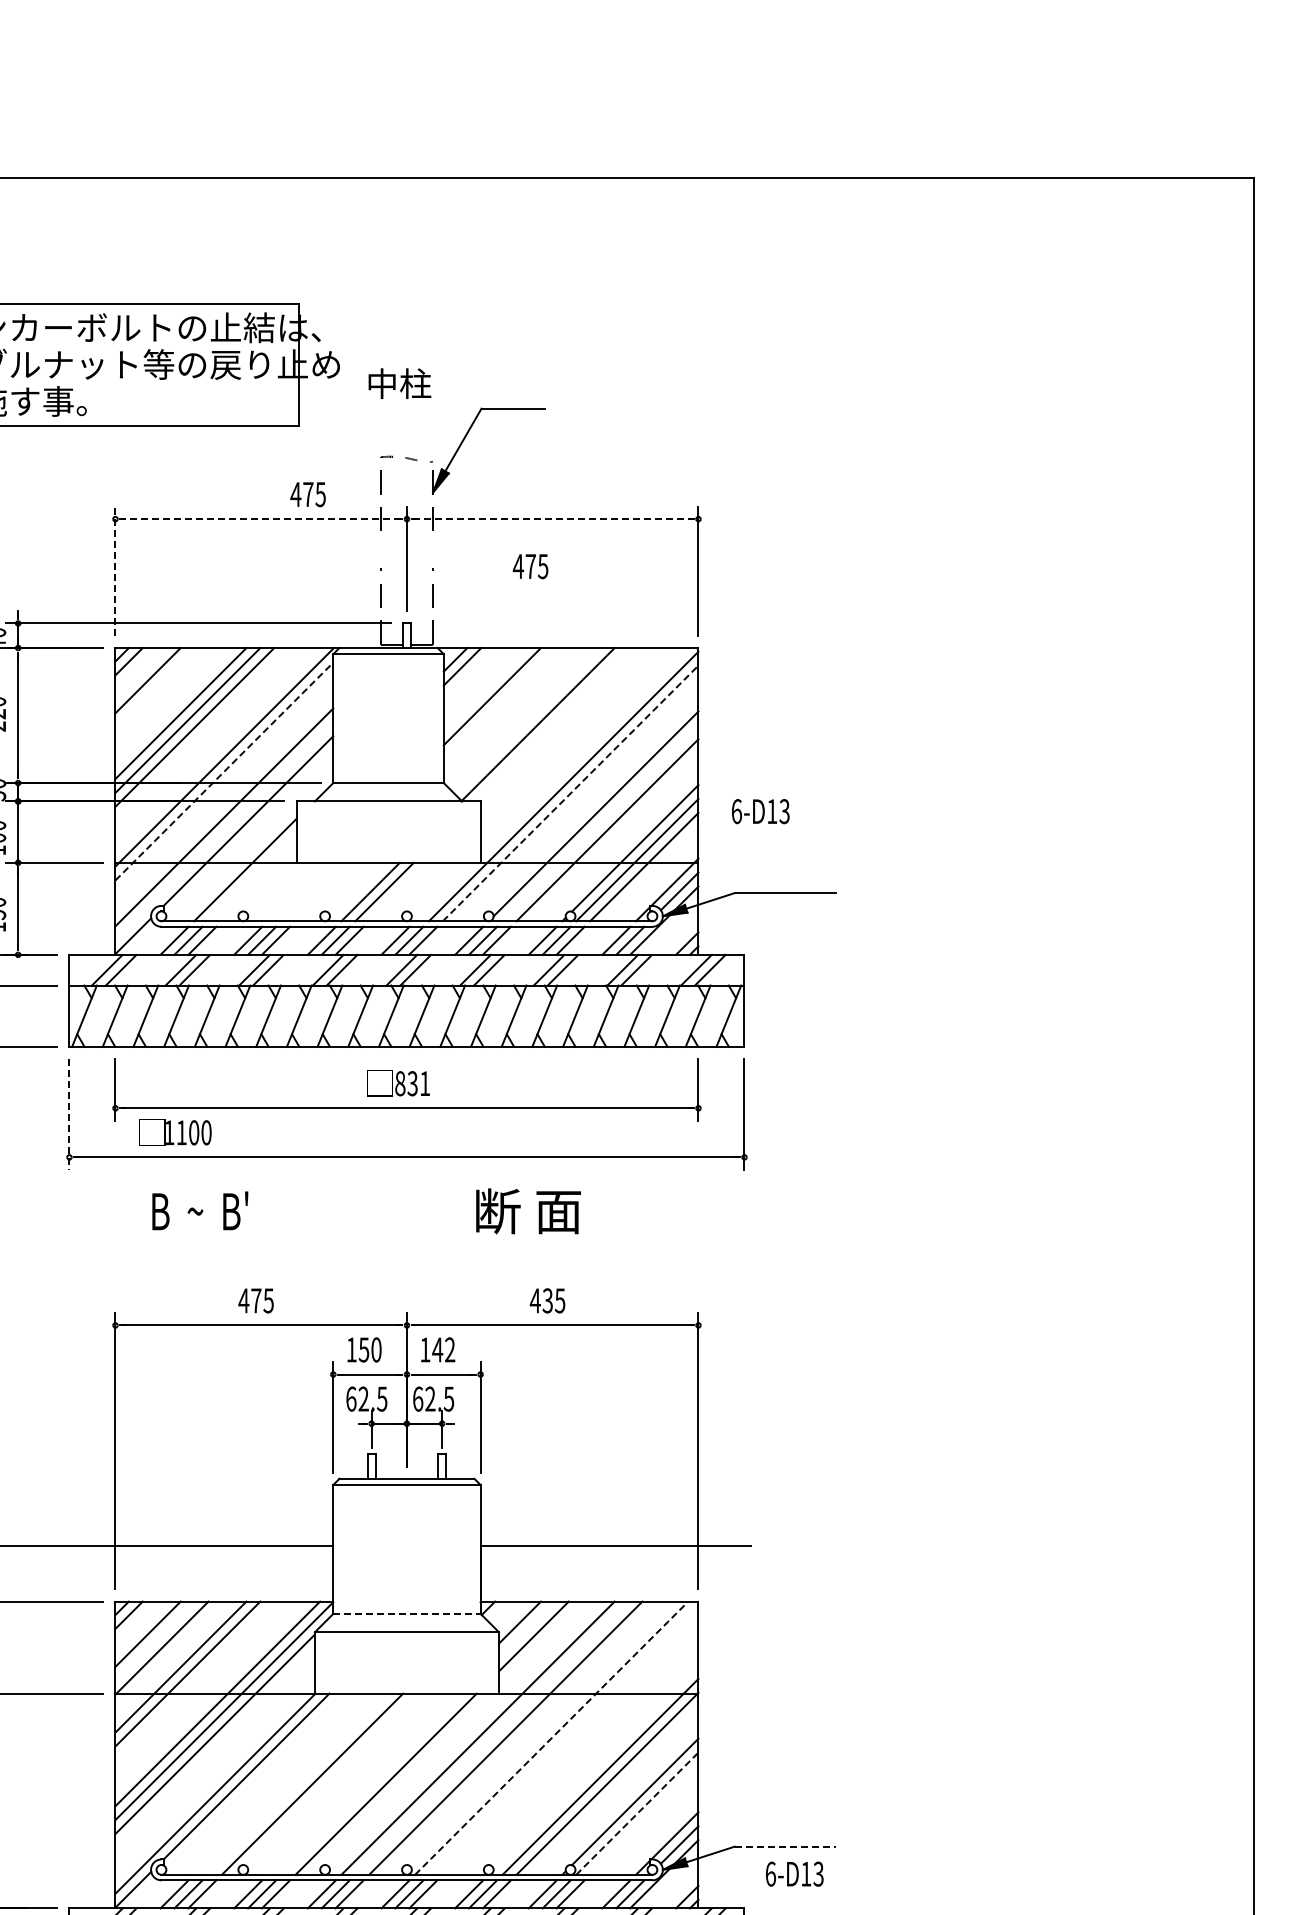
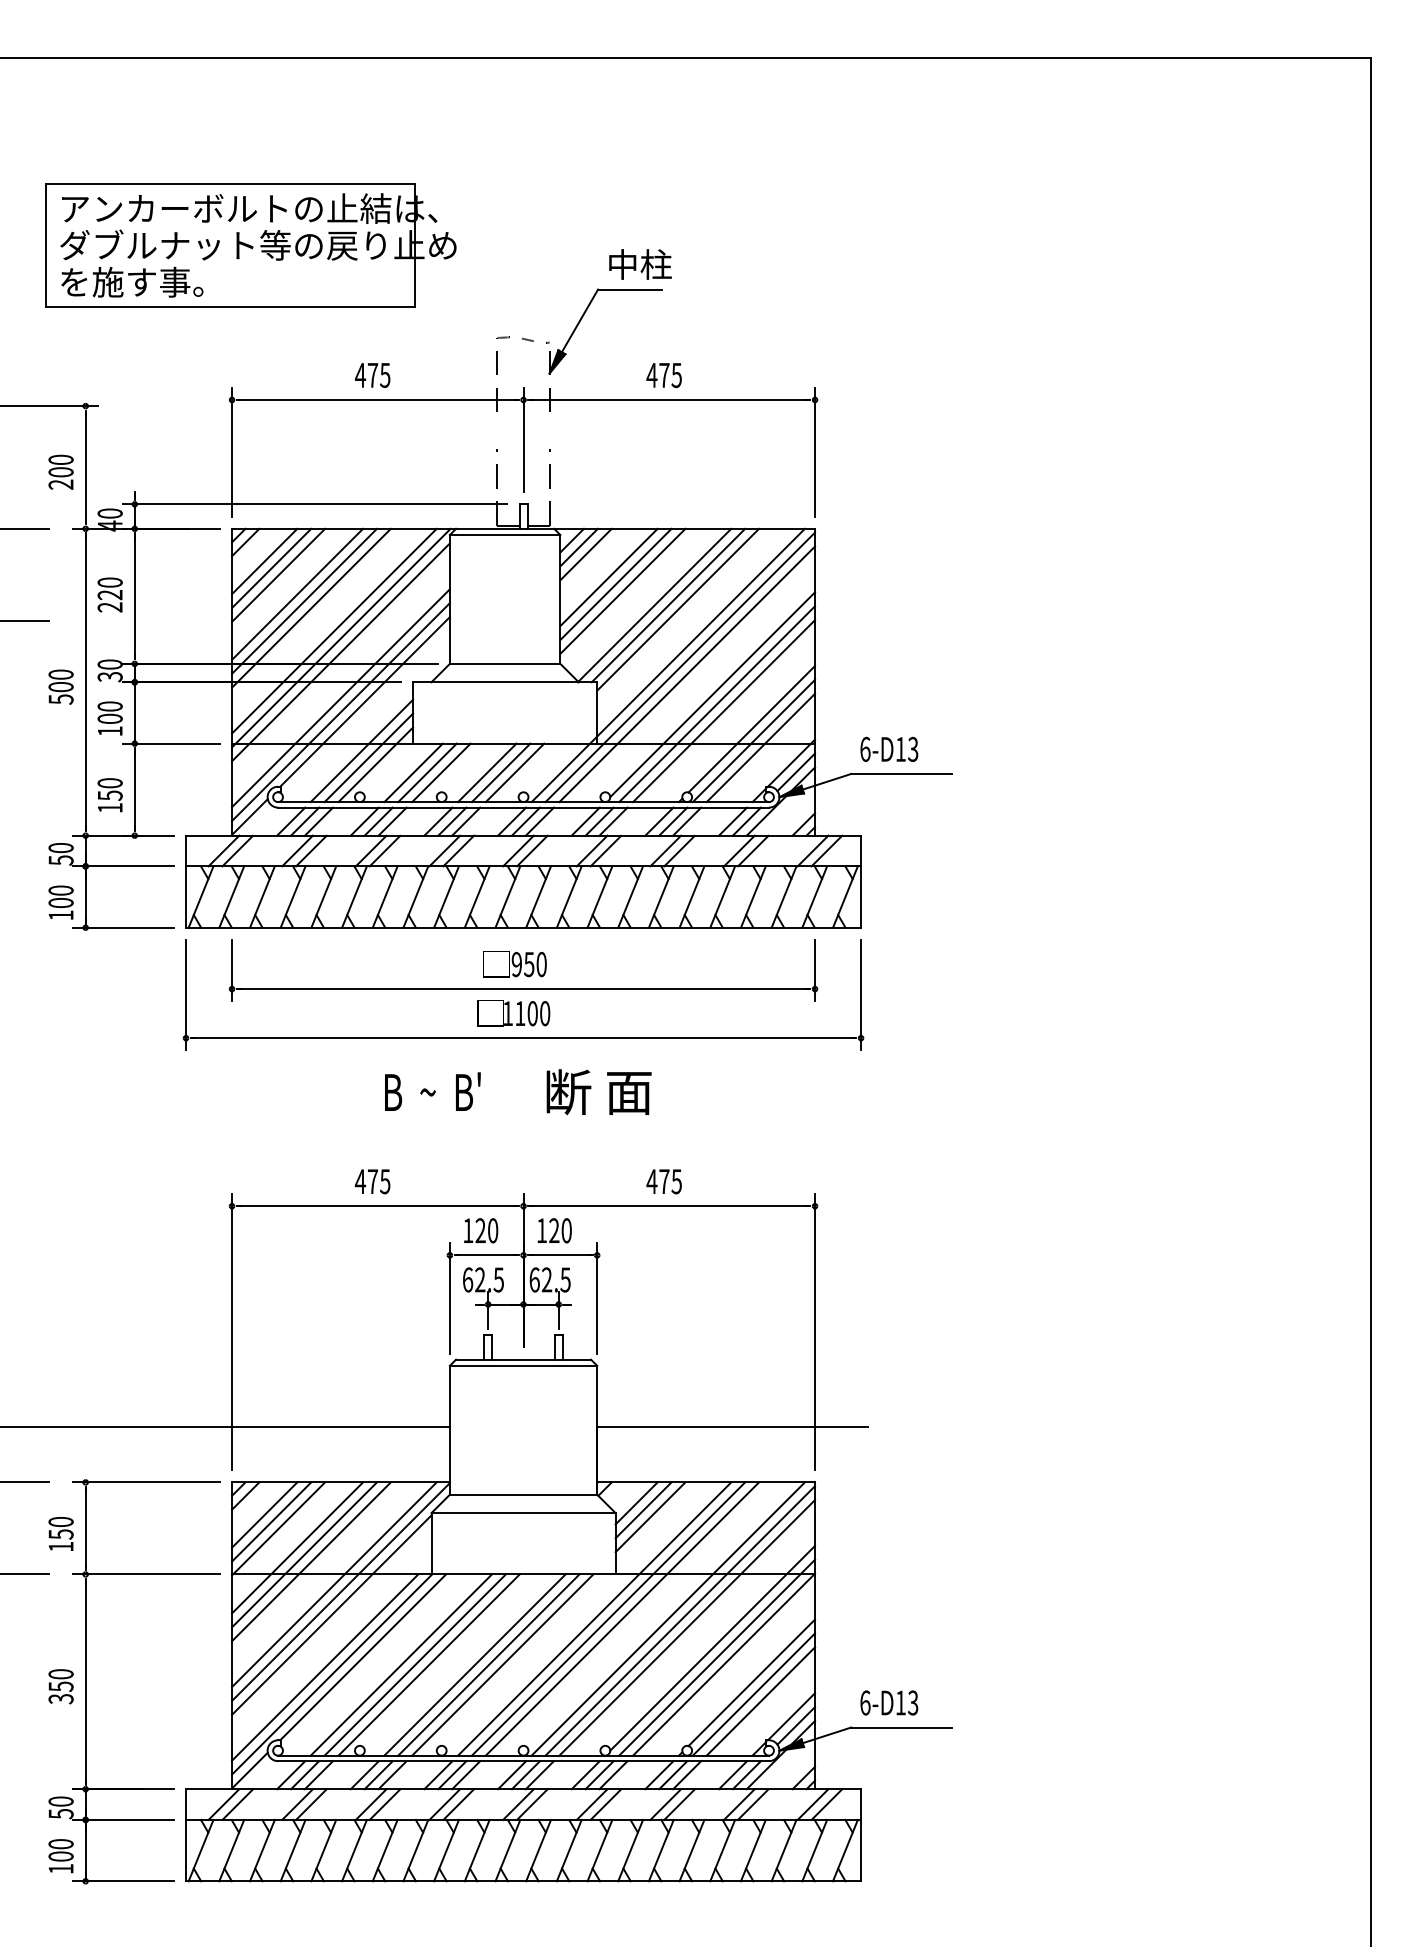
text: (399, 383) -> (640, 264), moved
text: (307, 494) -> (372, 375), moved
line: (260, 518) -> (377, 399), dashed -> solid
line: (552, 518) -> (669, 399), dashed -> solid
text: (529, 566) -> (663, 375), moved
line: (115, 570) -> (232, 451), dashed -> solid
line: (468, 673) -> (585, 554), added
line: (154, 687) -> (271, 568), added
line: (161, 693) -> (278, 574), added
line: (498, 703) -> (615, 584), added
line: (505, 709) -> (622, 590), added
line: (551, 724) -> (668, 605), added
line: (561, 728) -> (678, 609), added
line: (217, 749) -> (334, 630), added
line: (224, 771) -> (341, 652), dashed -> solid
line: (550, 784) -> (667, 665), added
line: (570, 793) -> (687, 674), dashed -> solid
text: (760, 810) -> (889, 748), moved
line: (600, 823) -> (717, 704), added
line: (223, 831) -> (340, 712), added
line: (251, 876) -> (368, 757), added
line: (258, 883) -> (375, 764), added
line: (296, 891) -> (413, 772), added
line: (310, 891) -> (427, 772), added
line: (324, 891) -> (441, 772), added
line: (397, 891) -> (514, 772), added
text: (411, 1083) -> (528, 964), 831 -> 950
line: (69, 1114) -> (186, 995), dashed -> solid
text: (174, 1132) -> (513, 1013), moved
text: (199, 1210) -> (432, 1091), moved
text: (527, 1211) -> (598, 1092), moved
text: (547, 1300) -> (664, 1181), 435 -> 475
text: (363, 1349) -> (480, 1230), 150 -> 120
text: (442, 1349) -> (559, 1230), 142 -> 120
line: (406, 1613) -> (523, 1494), dashed -> solid
line: (526, 1629) -> (643, 1510), added
line: (154, 1640) -> (271, 1521), added
line: (194, 1680) -> (311, 1561), added
line: (491, 1737) -> (608, 1618), added
line: (551, 1737) -> (668, 1618), dashed -> solid
line: (563, 1739) -> (680, 1620), added
line: (570, 1746) -> (687, 1627), added
line: (595, 1766) -> (712, 1647), added
line: (283, 1783) -> (400, 1664), added
line: (297, 1783) -> (414, 1664), added
line: (357, 1783) -> (474, 1664), added
line: (371, 1783) -> (488, 1664), added
line: (208, 1786) -> (325, 1667), added
line: (637, 1813) -> (754, 1694), dashed -> solid
line: (643, 1820) -> (760, 1701), added
line: (784, 1846) -> (901, 1727), dashed -> solid
text: (794, 1873) -> (889, 1702), moved

